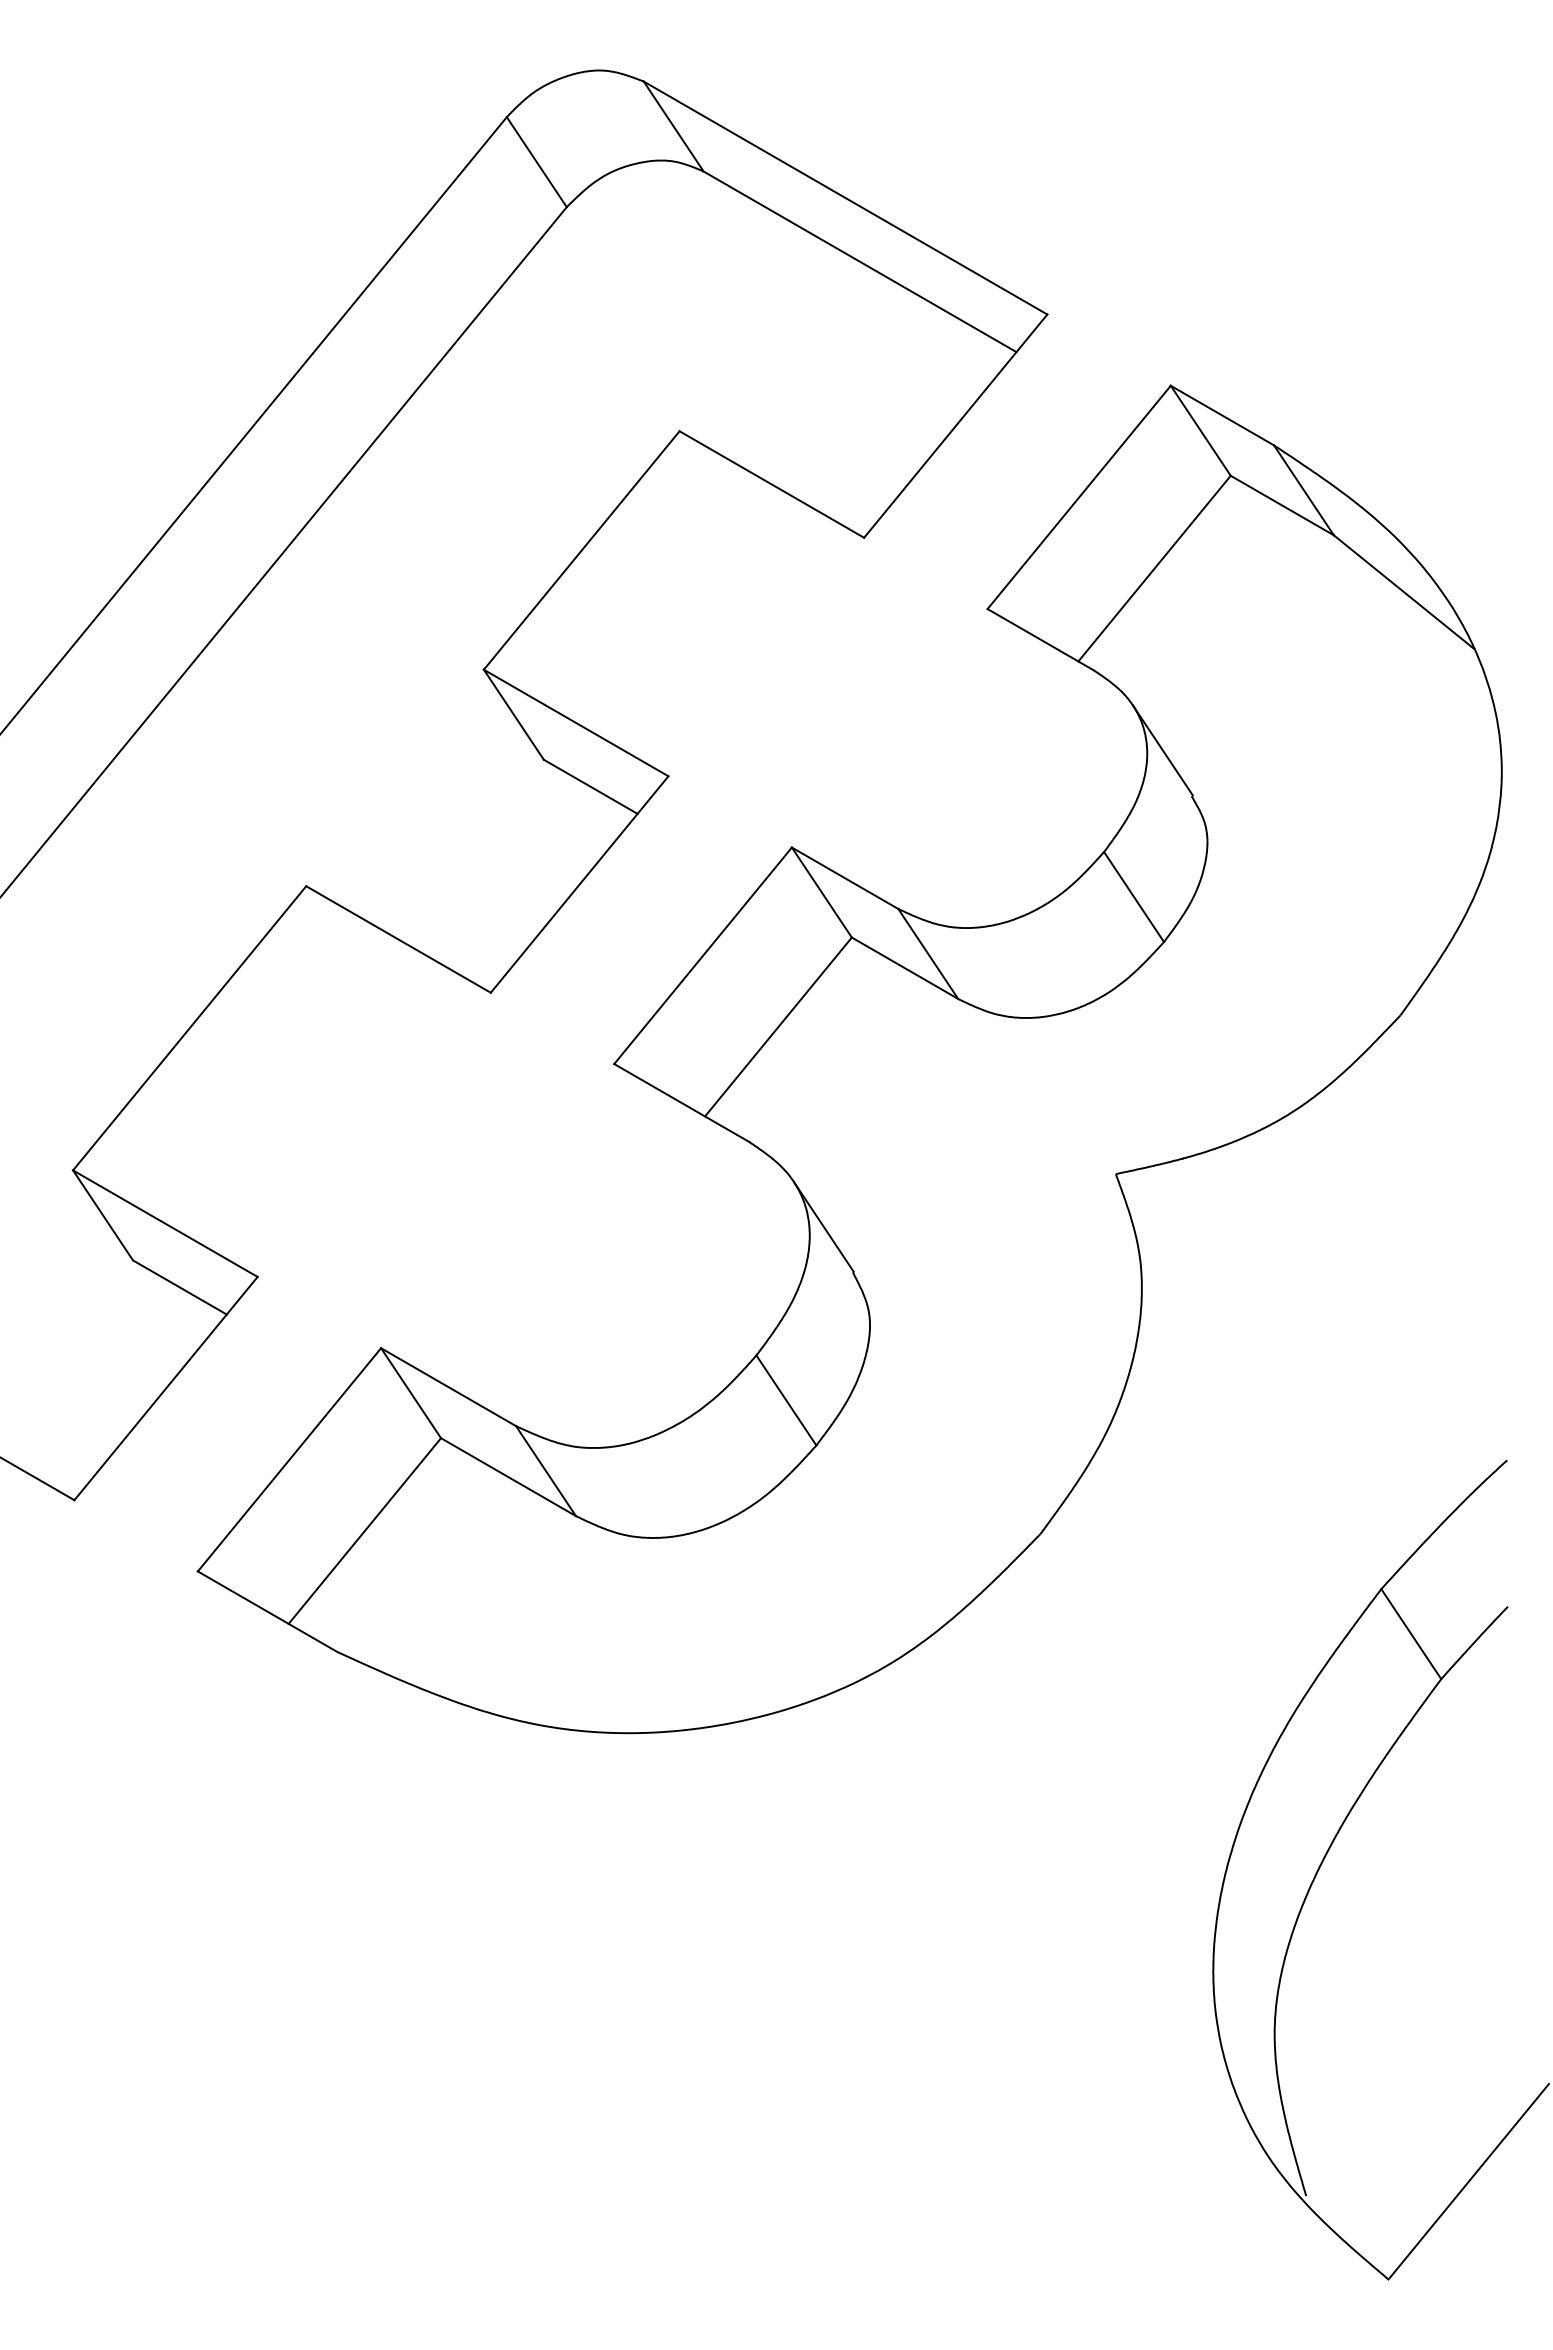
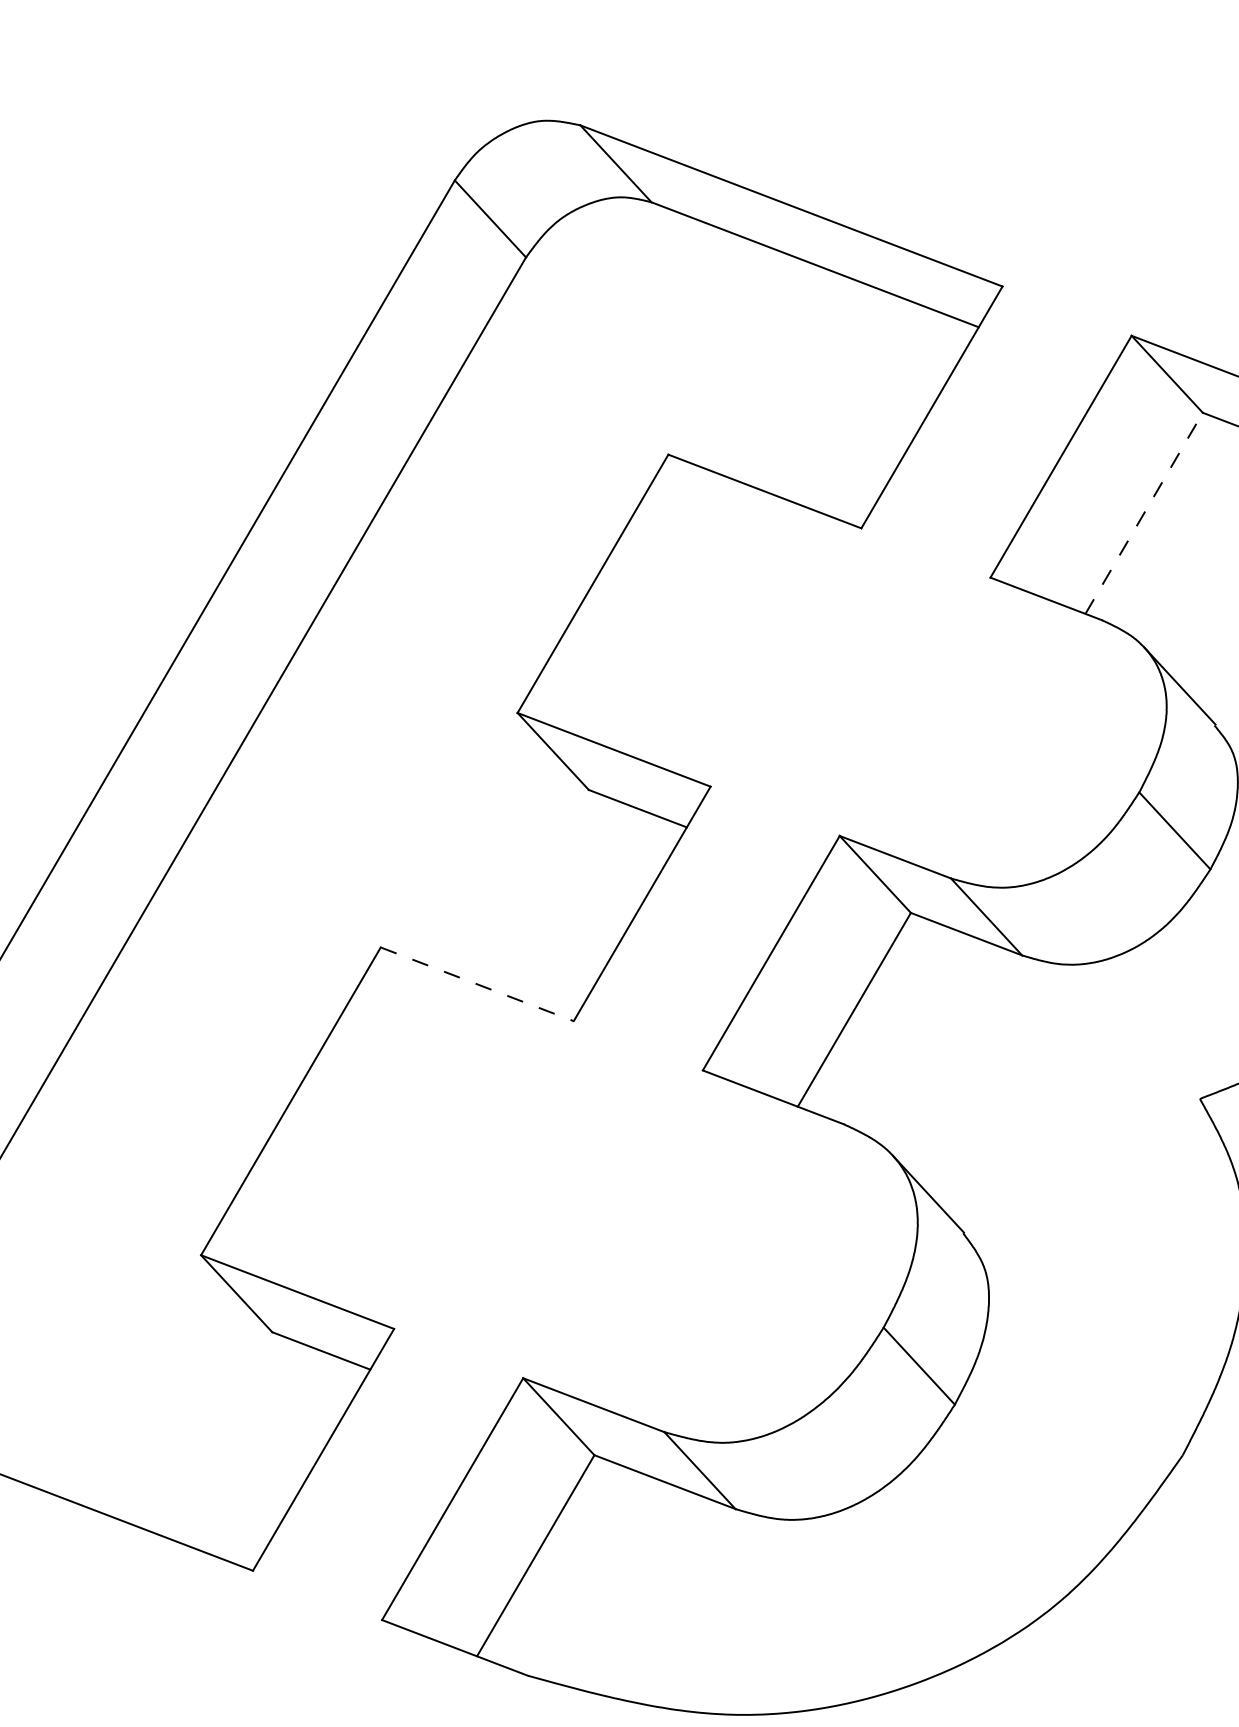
line: (1154, 568) -> (1144, 513), solid -> dashed
line: (398, 939) -> (477, 984), solid -> dashed

